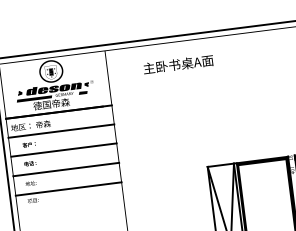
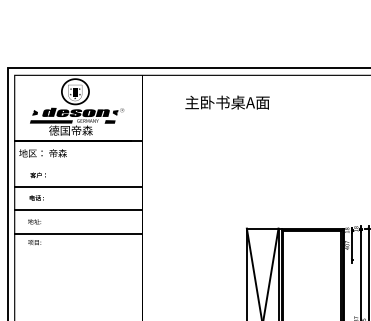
line: (61, 131) -> (78, 164), removed

